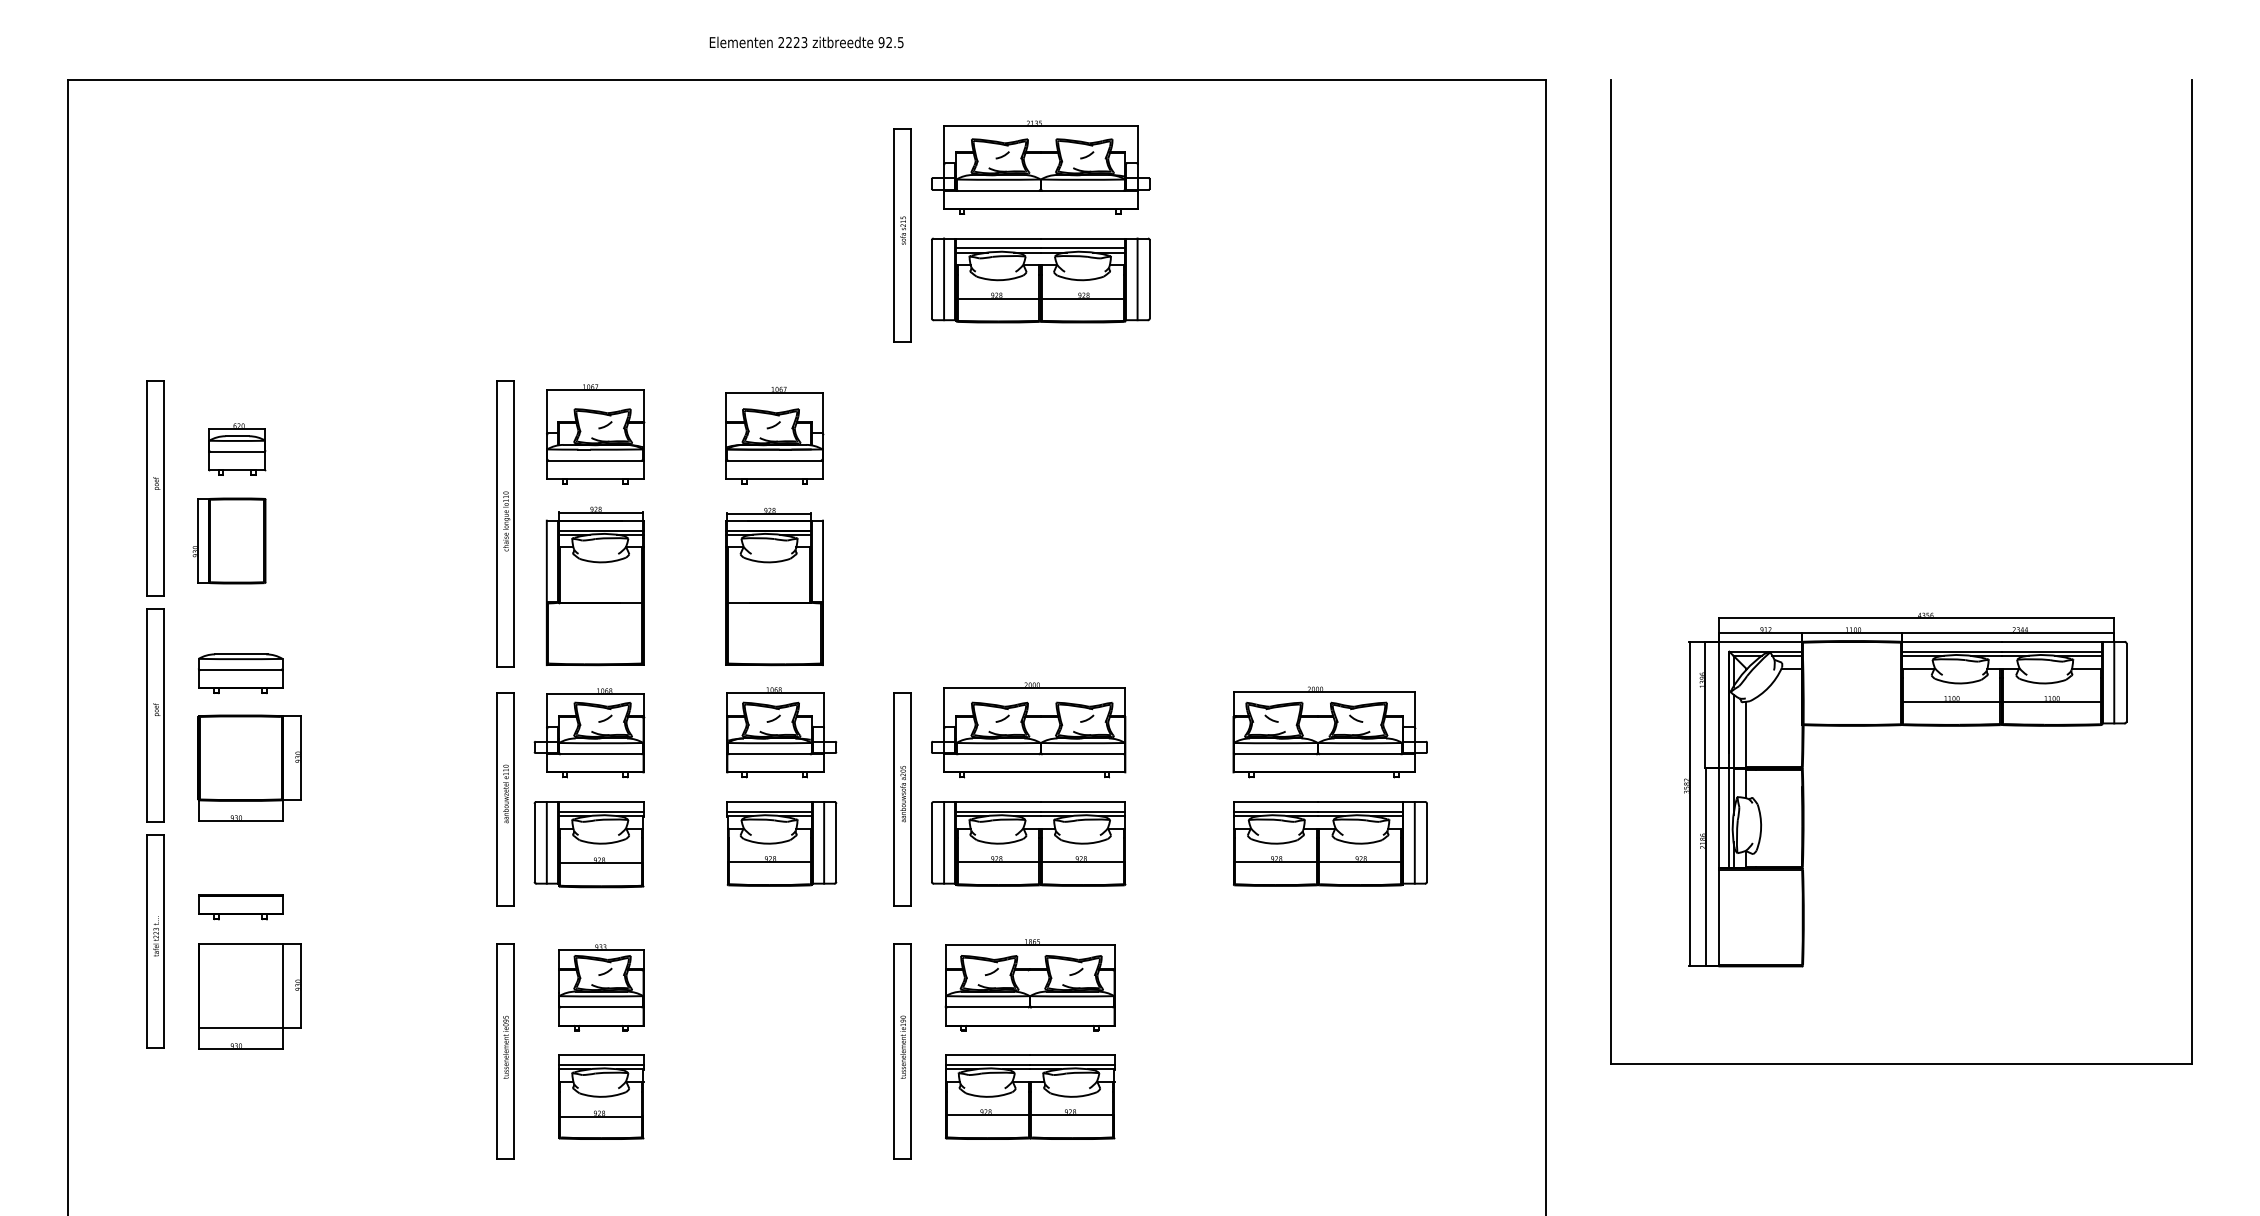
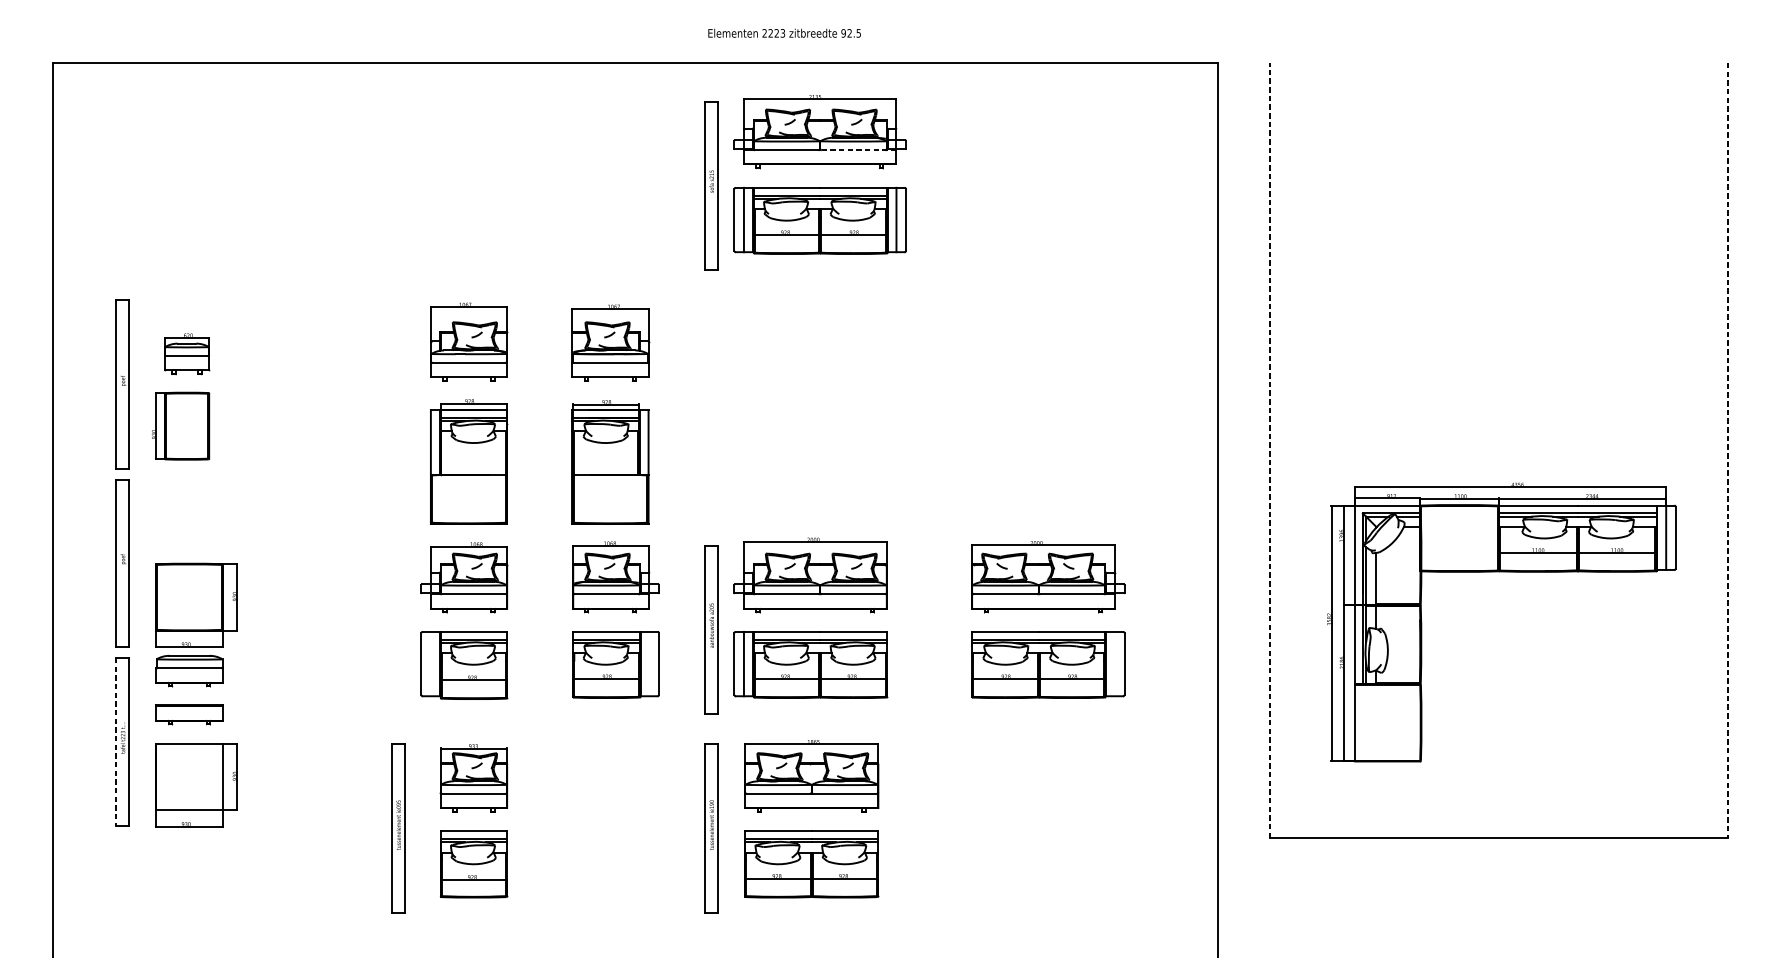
text: (806, 42) -> (784, 33), moved
line: (1088, 190) -> (857, 149), solid -> dashed
part: (505, 523) -> (398, 412), removed
line: (1611, 571) -> (1269, 450), solid -> dashed
line: (2192, 571) -> (1727, 450), solid -> dashed
part: (240, 673) -> (189, 670), moved
part: (505, 799) -> (398, 629), removed
line: (546, 842) -> (430, 663), removed
line: (824, 842) -> (649, 663), removed
line: (1414, 842) -> (1114, 663), removed
line: (147, 941) -> (116, 741), solid -> dashed

